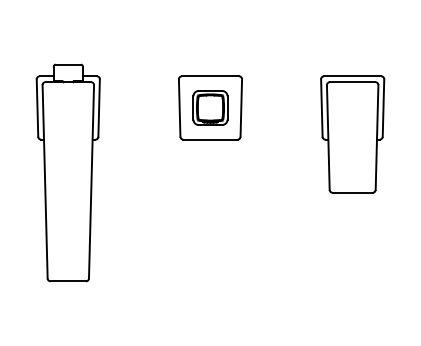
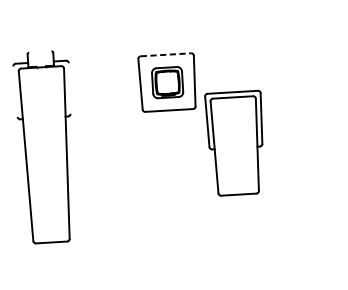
line: (67, 64) -> (39, 51), removed
line: (210, 76) -> (165, 54), solid -> dashed
line: (37, 107) -> (15, 91), removed
line: (98, 107) -> (69, 88), removed
part: (352, 134) -> (235, 143), moved

